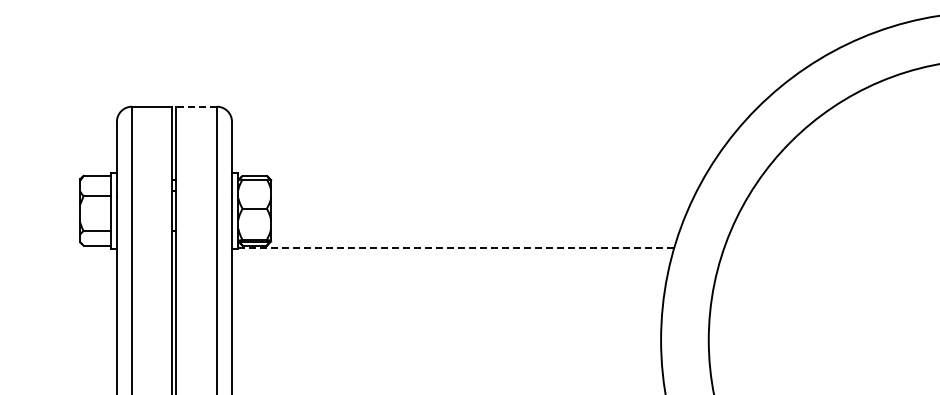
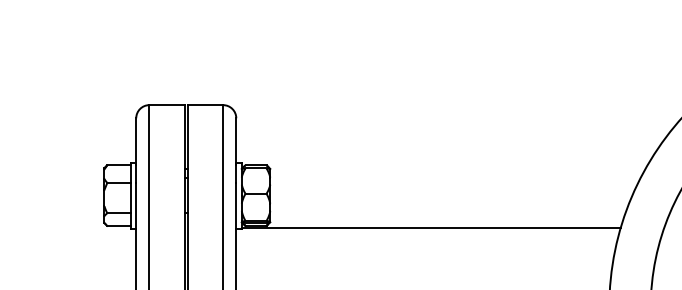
line: (196, 106) -> (205, 104), dashed -> solid
line: (456, 248) -> (431, 228), dashed -> solid

